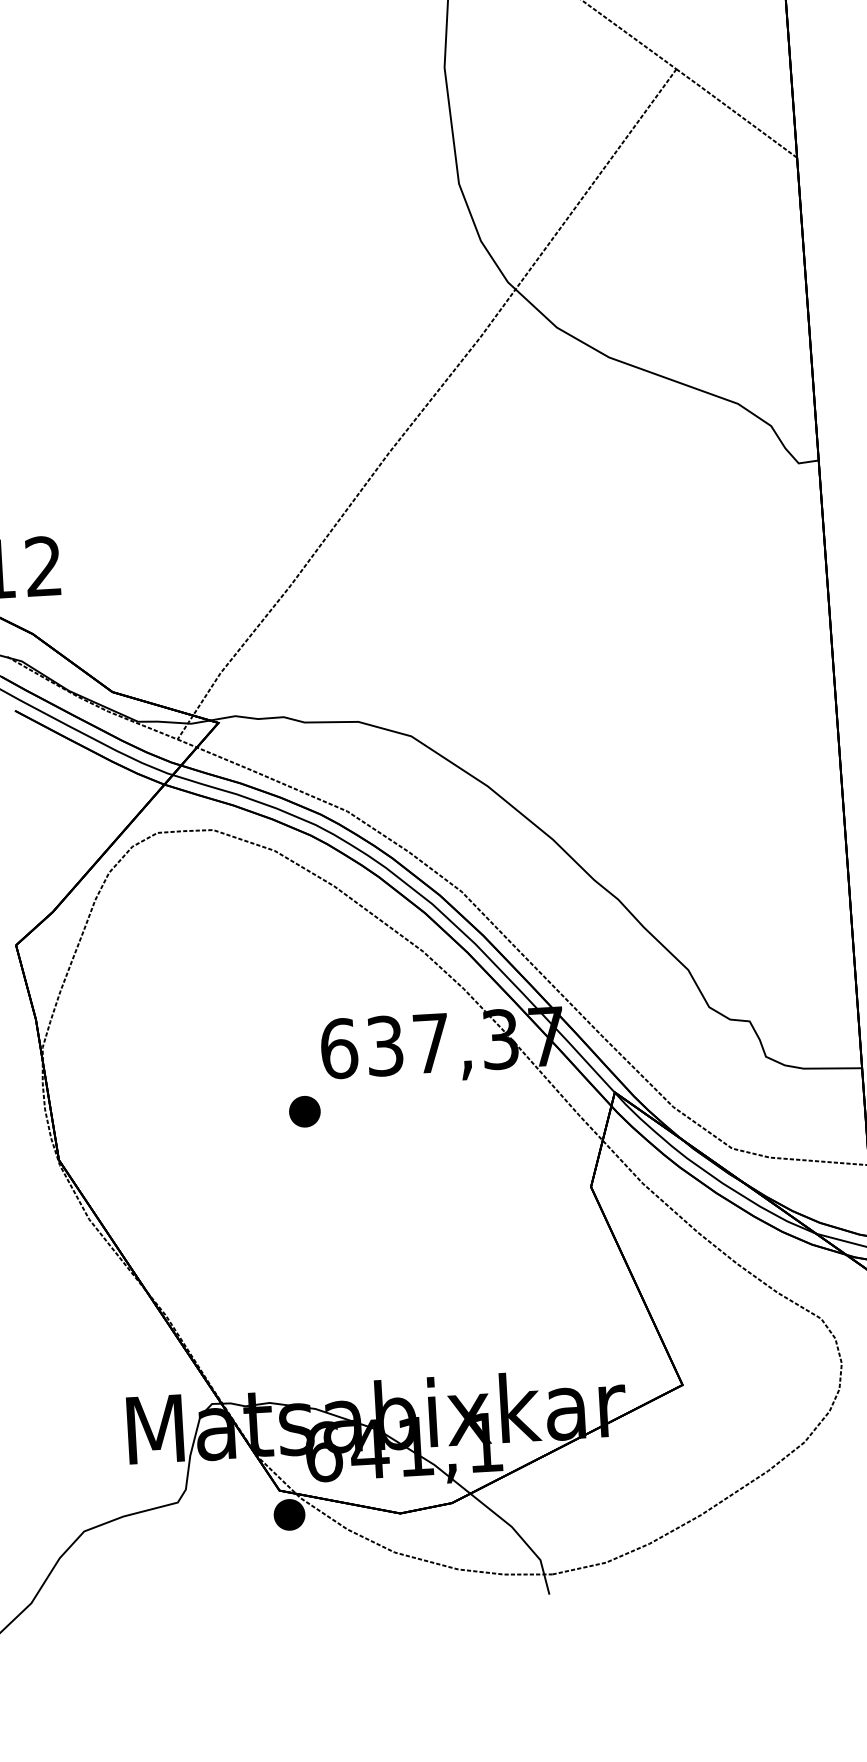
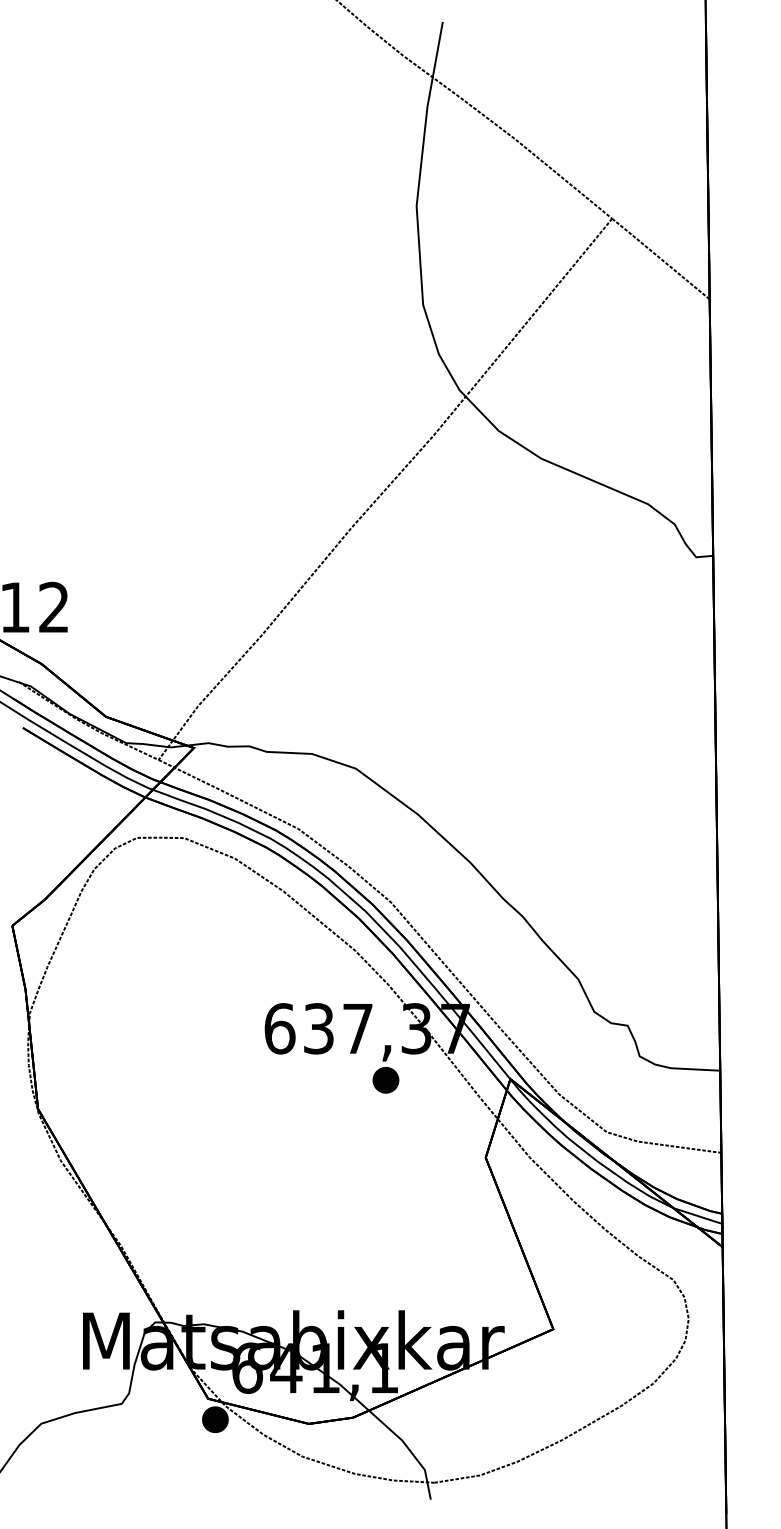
part: (304, 1112) -> (385, 1080), moved

